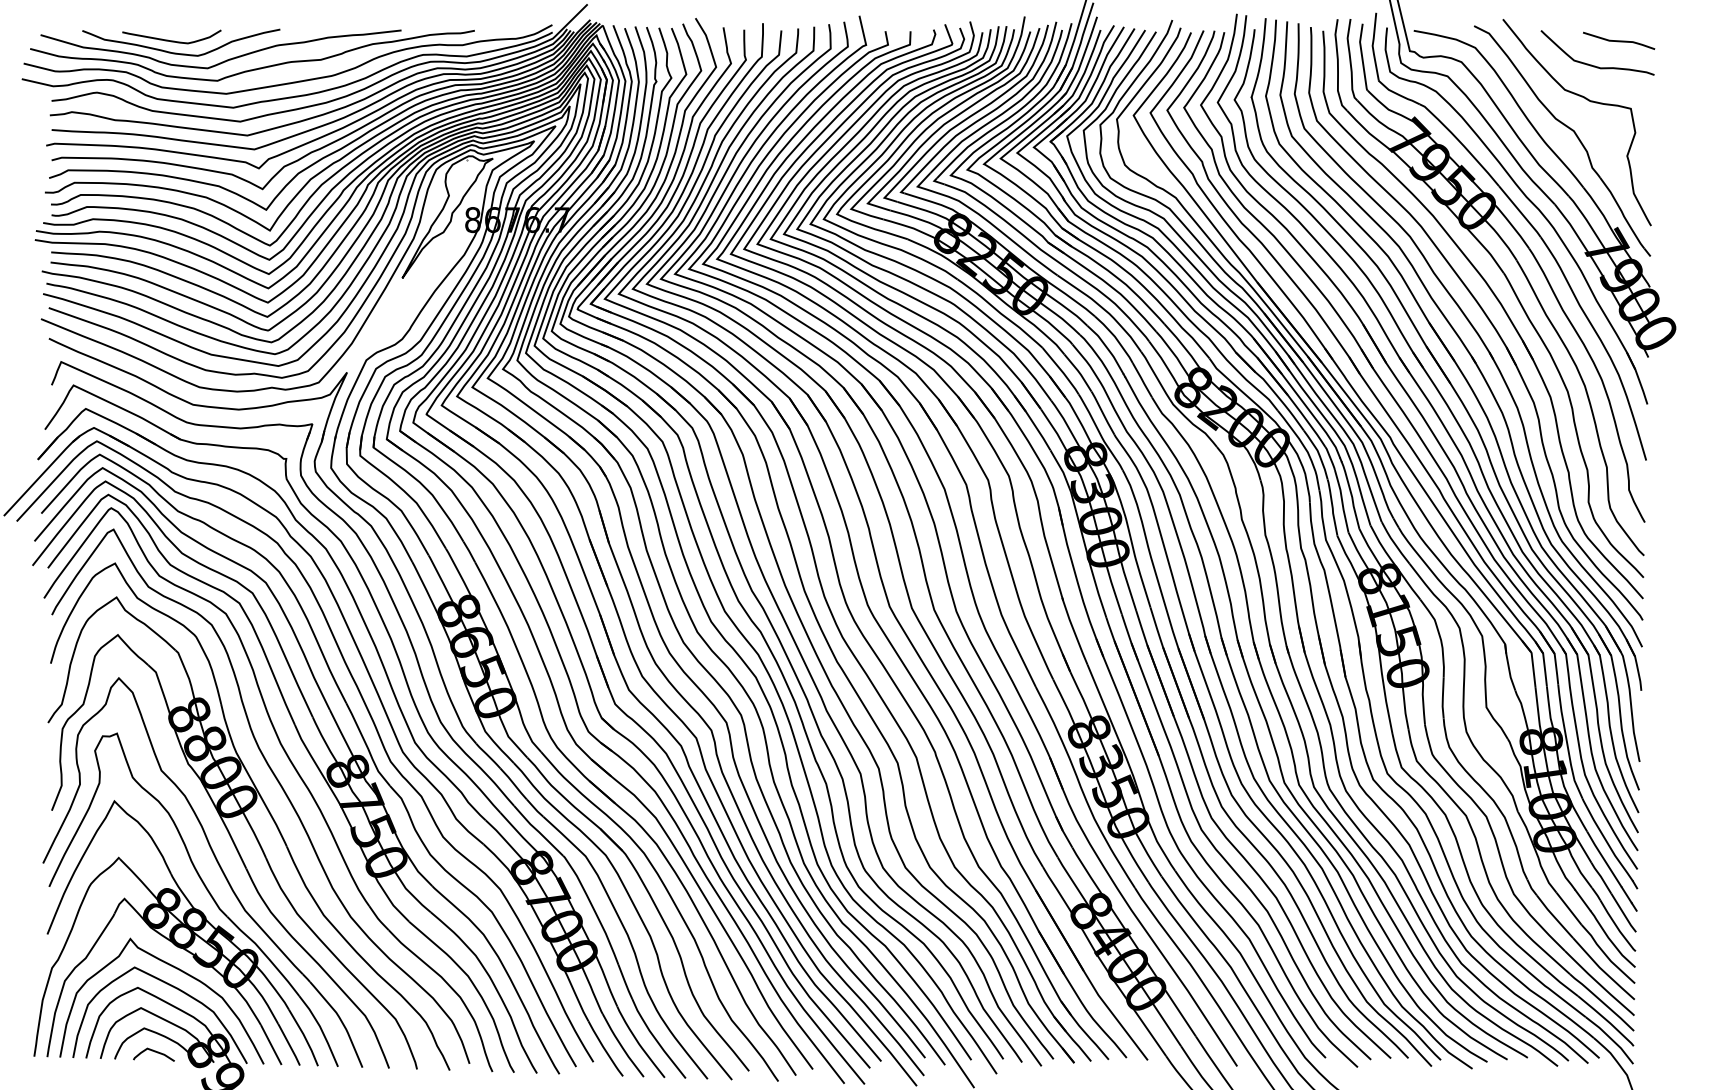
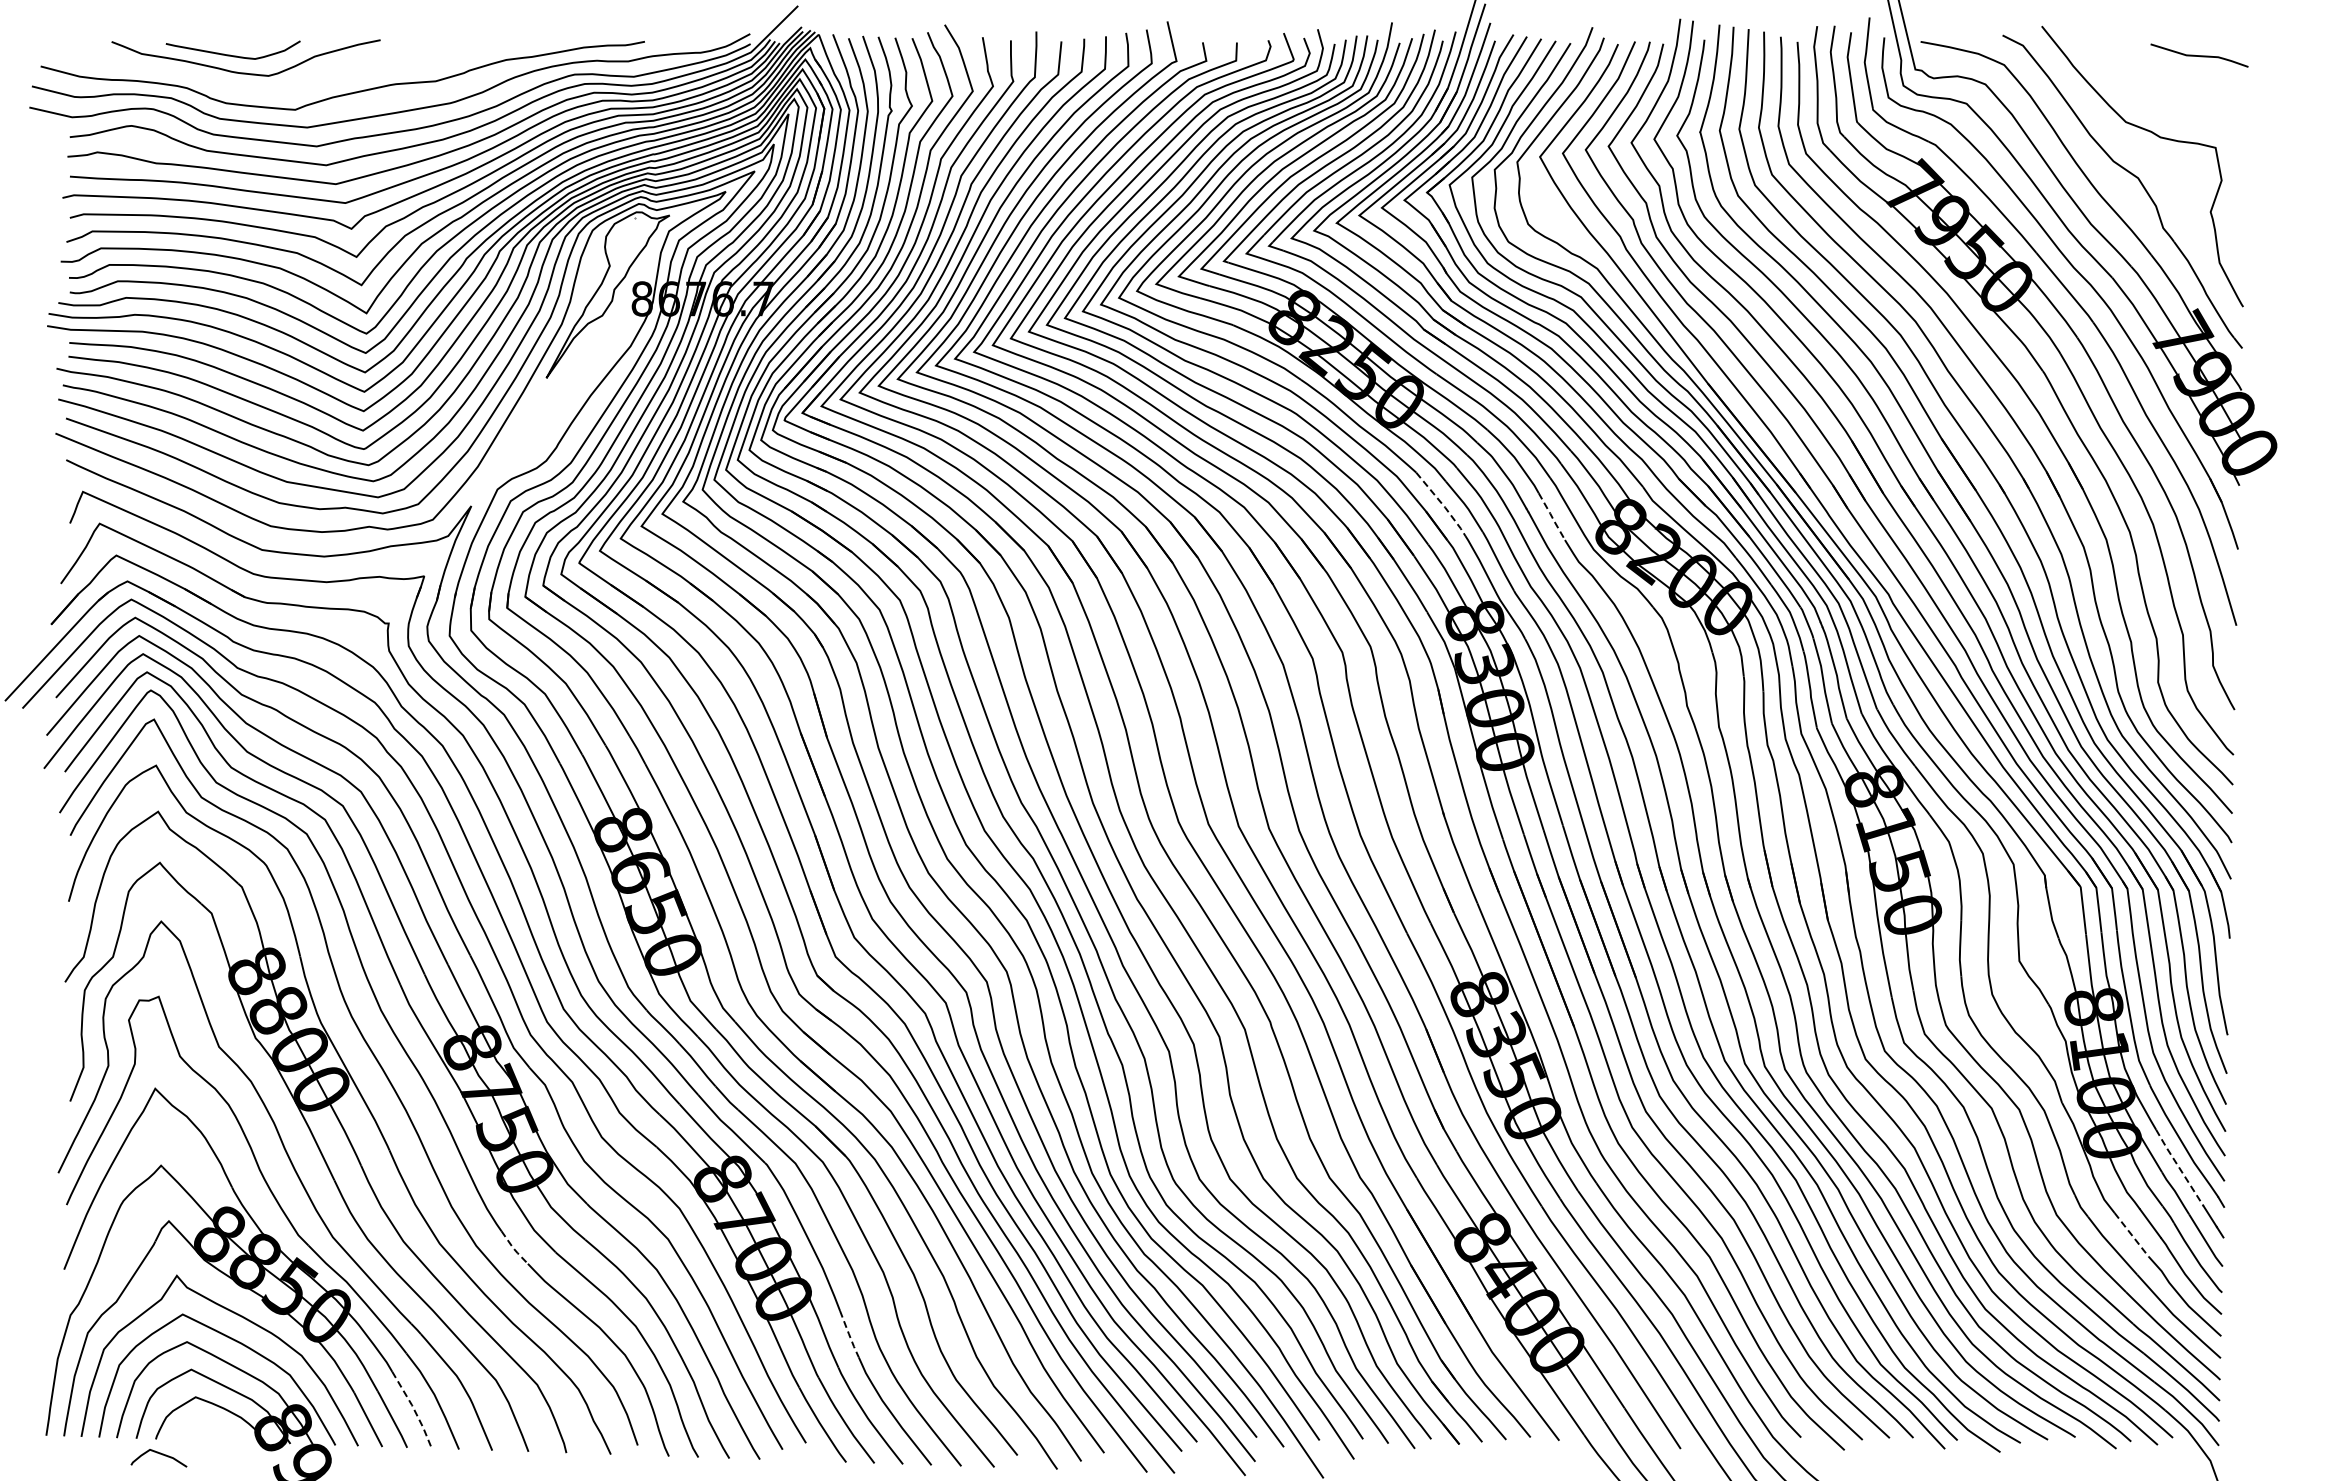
curve: (226, 59) -> (307, 81), removed
curve: (1595, 65) -> (2167, 89), removed
line: (1061, 371) -> (1442, 504), solid -> dashed
line: (1142, 380) -> (1551, 516), solid -> dashed
line: (1604, 860) -> (2179, 1168), solid -> dashed
line: (1569, 909) -> (2132, 1235), solid -> dashed
line: (378, 918) -> (513, 1248), solid -> dashed
line: (625, 982) -> (849, 1334), solid -> dashed
line: (305, 1037) -> (414, 1409), solid -> dashed
curve: (154, 1052) -> (159, 1454), moved

